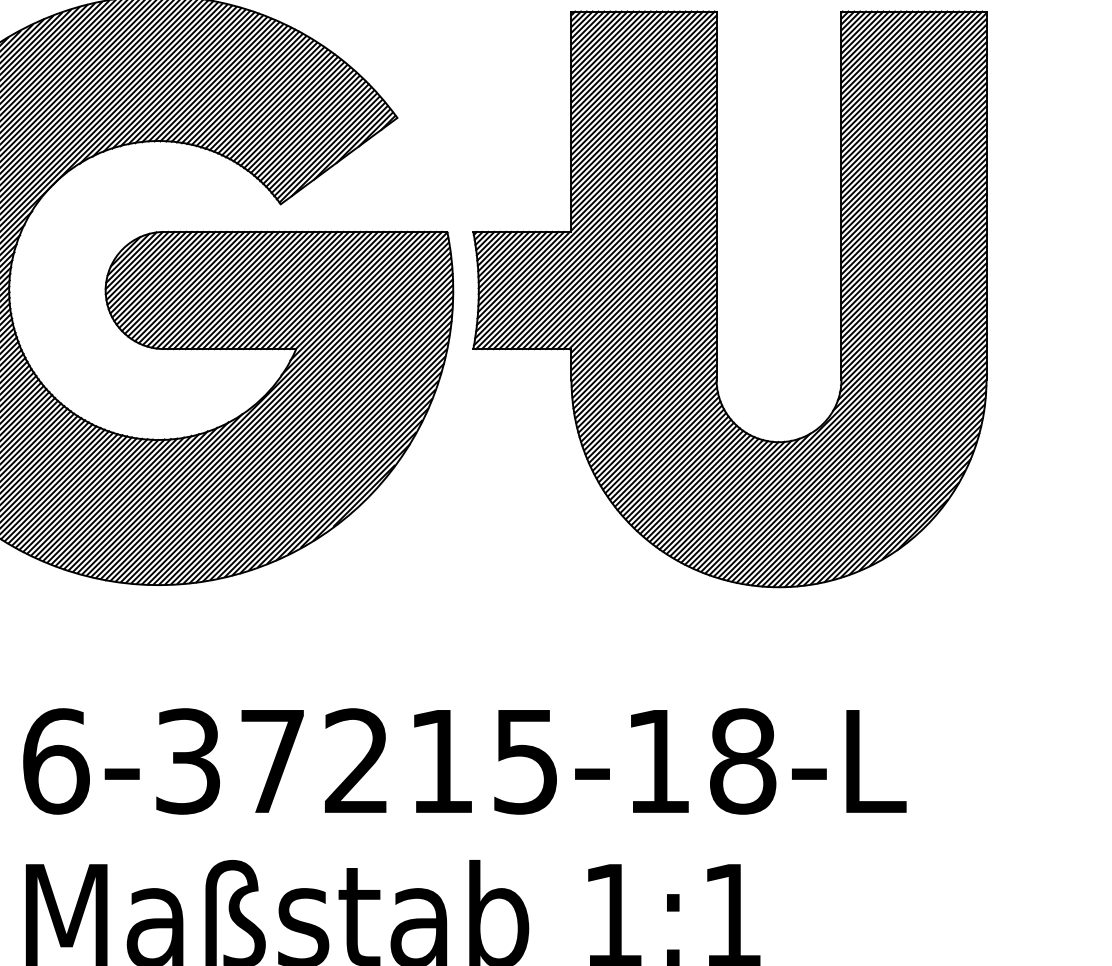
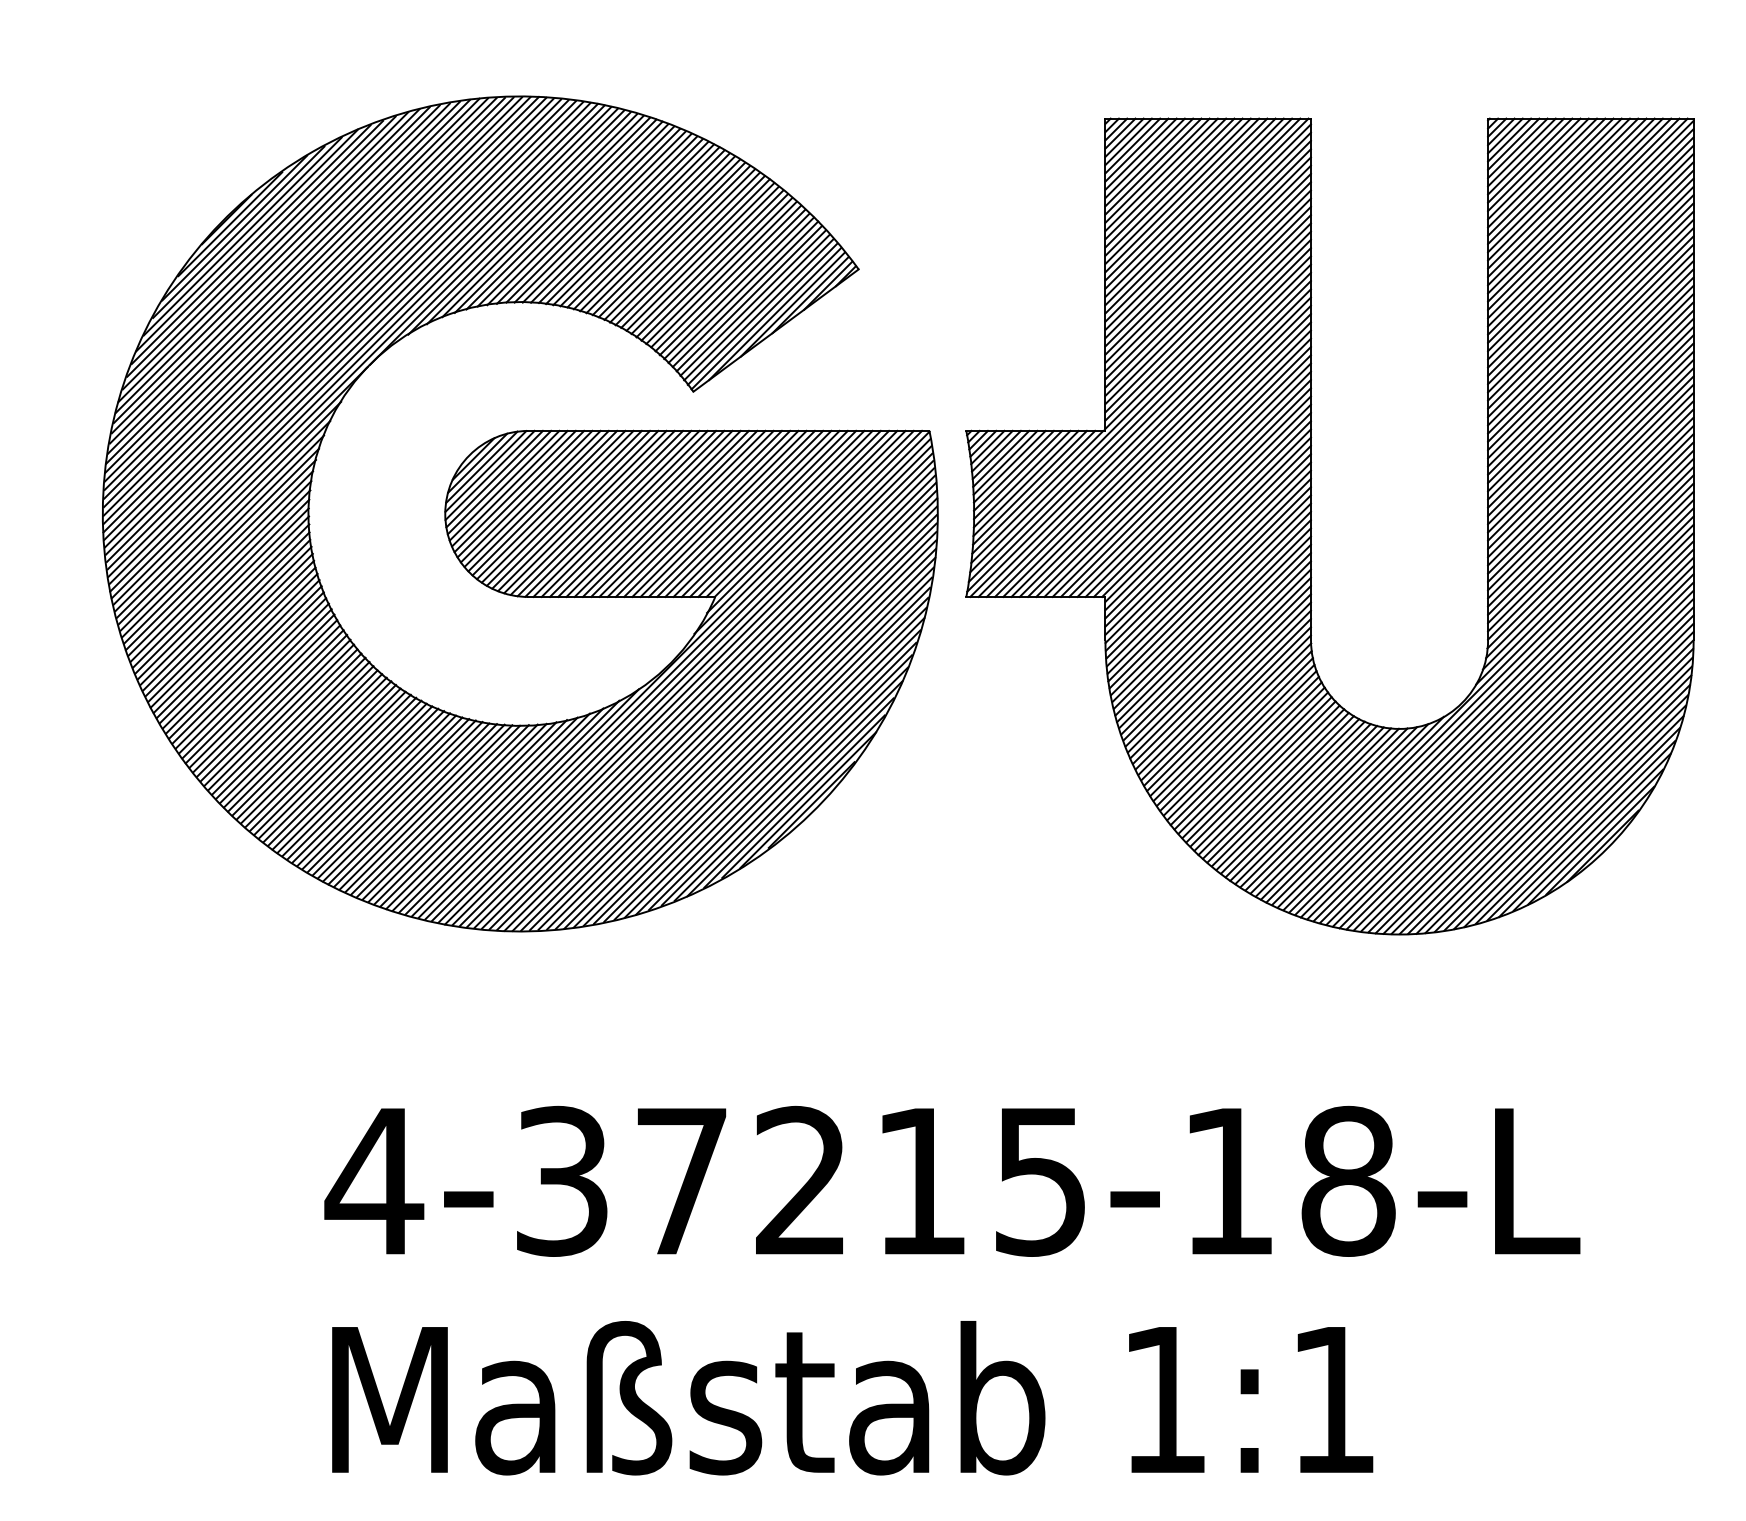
text: (55, 760) -> (374, 1180), 6-37215-18-L -> 4-37215-18-L

